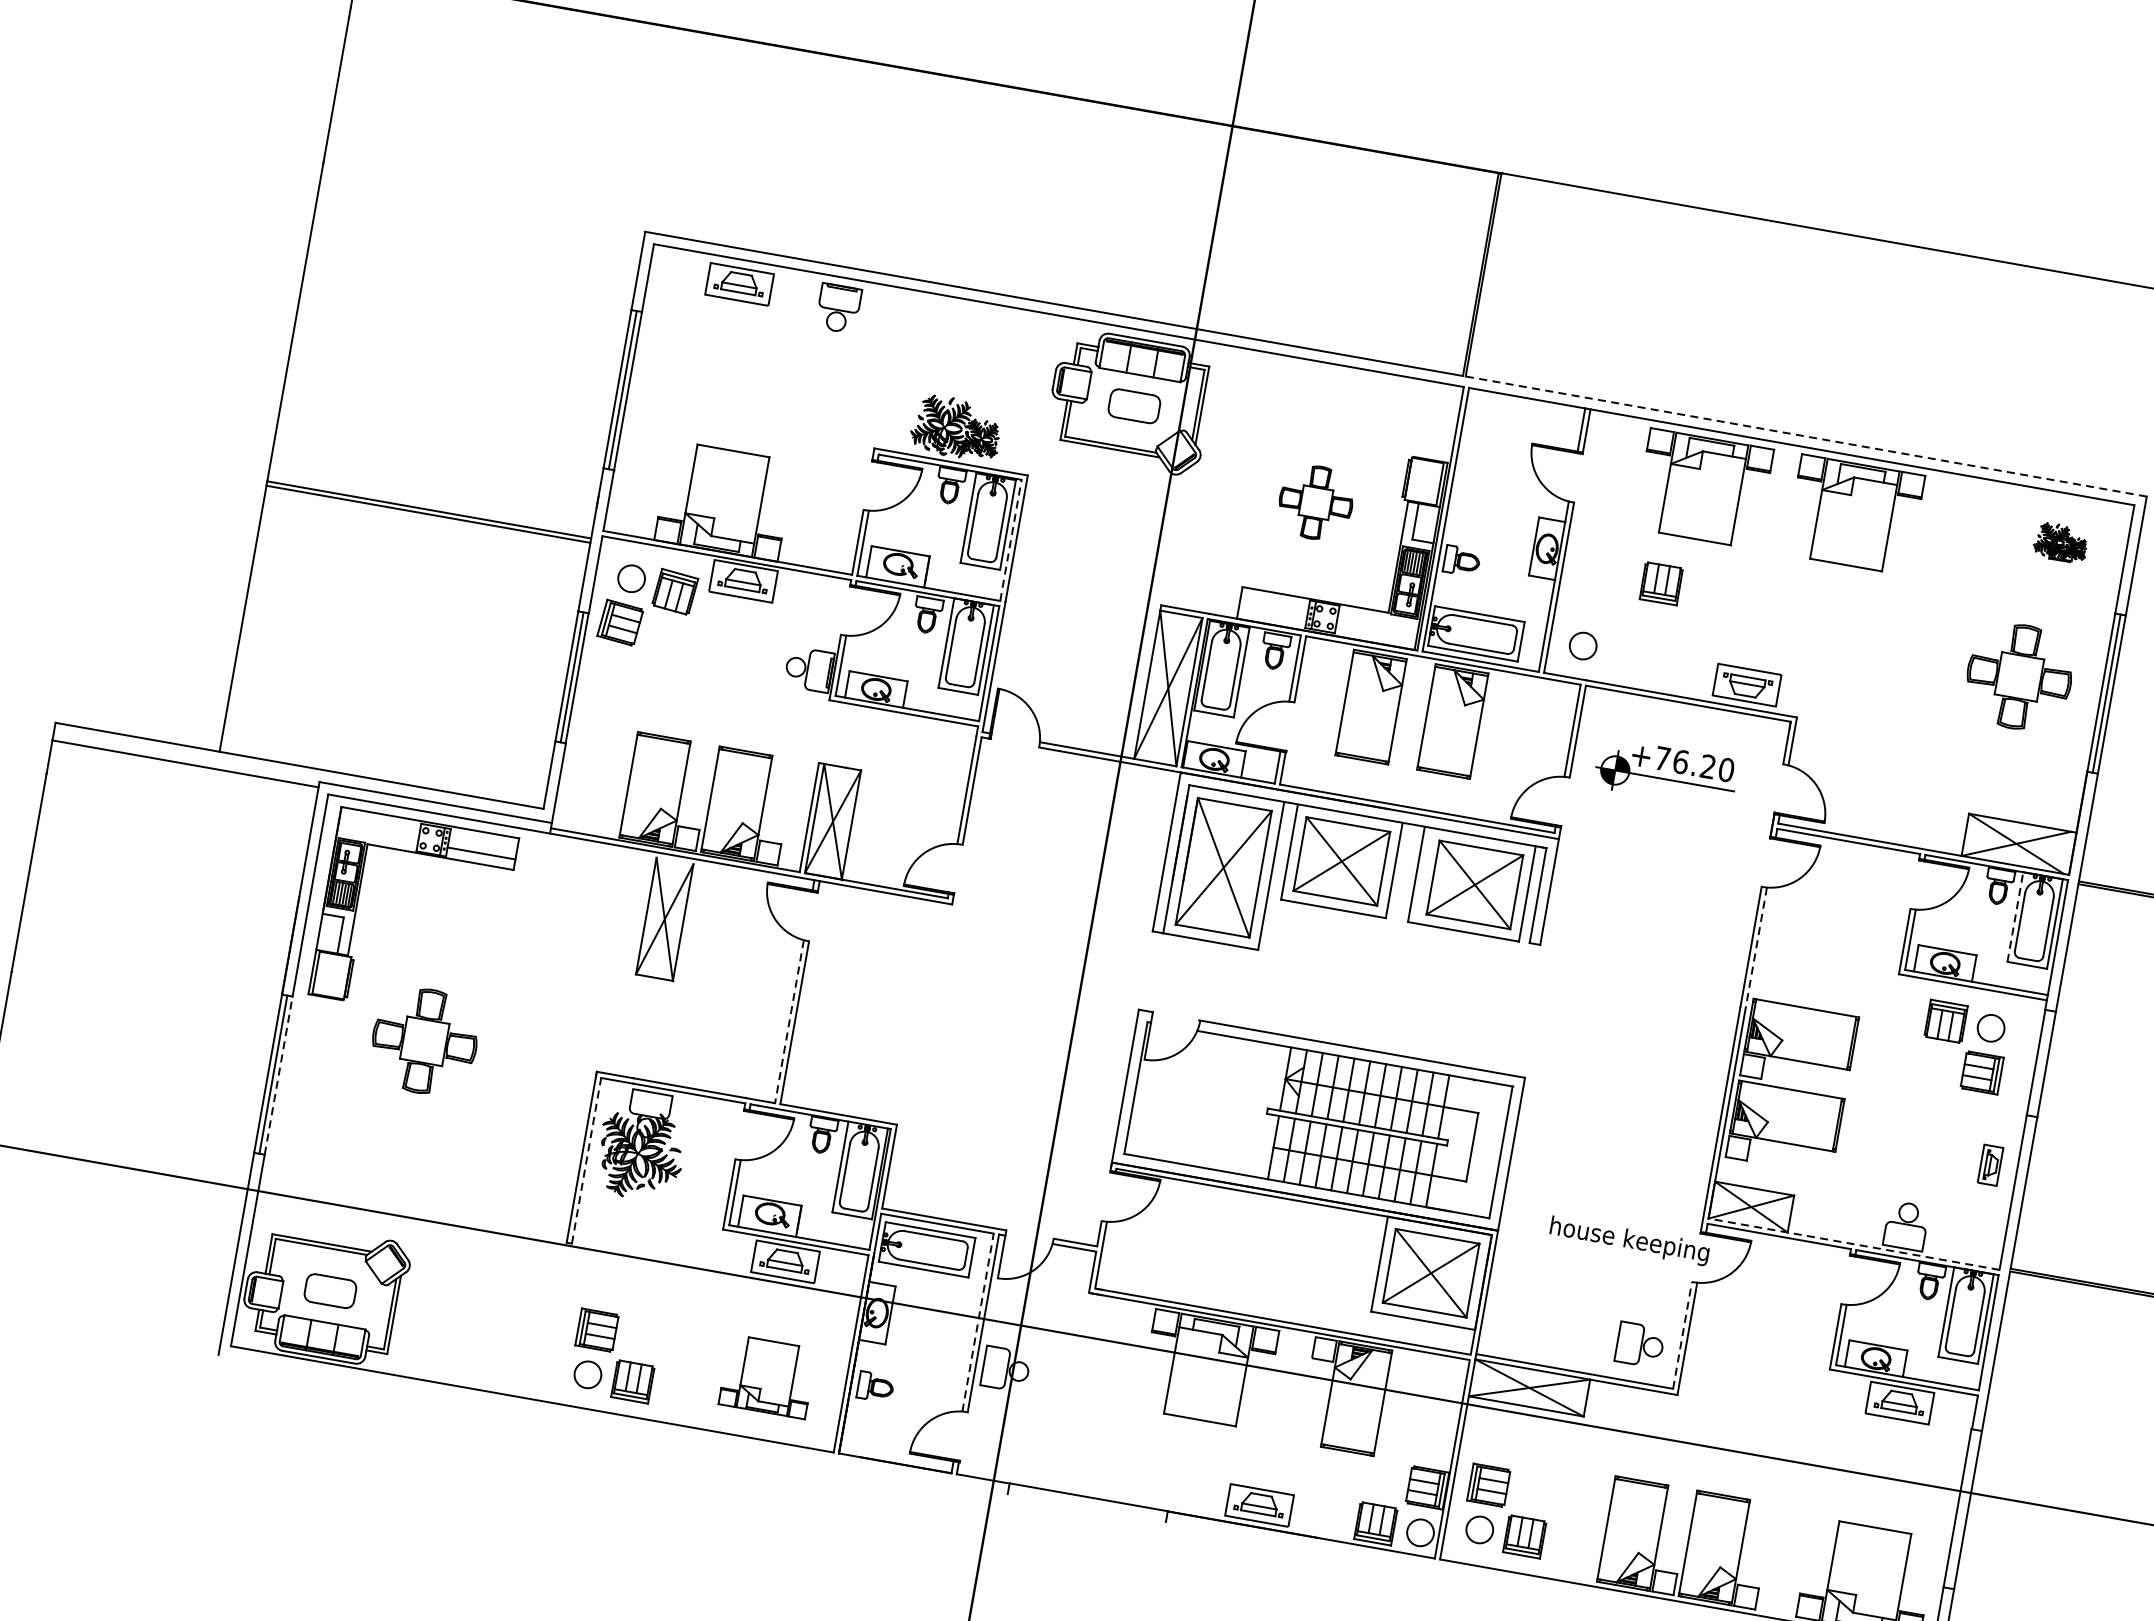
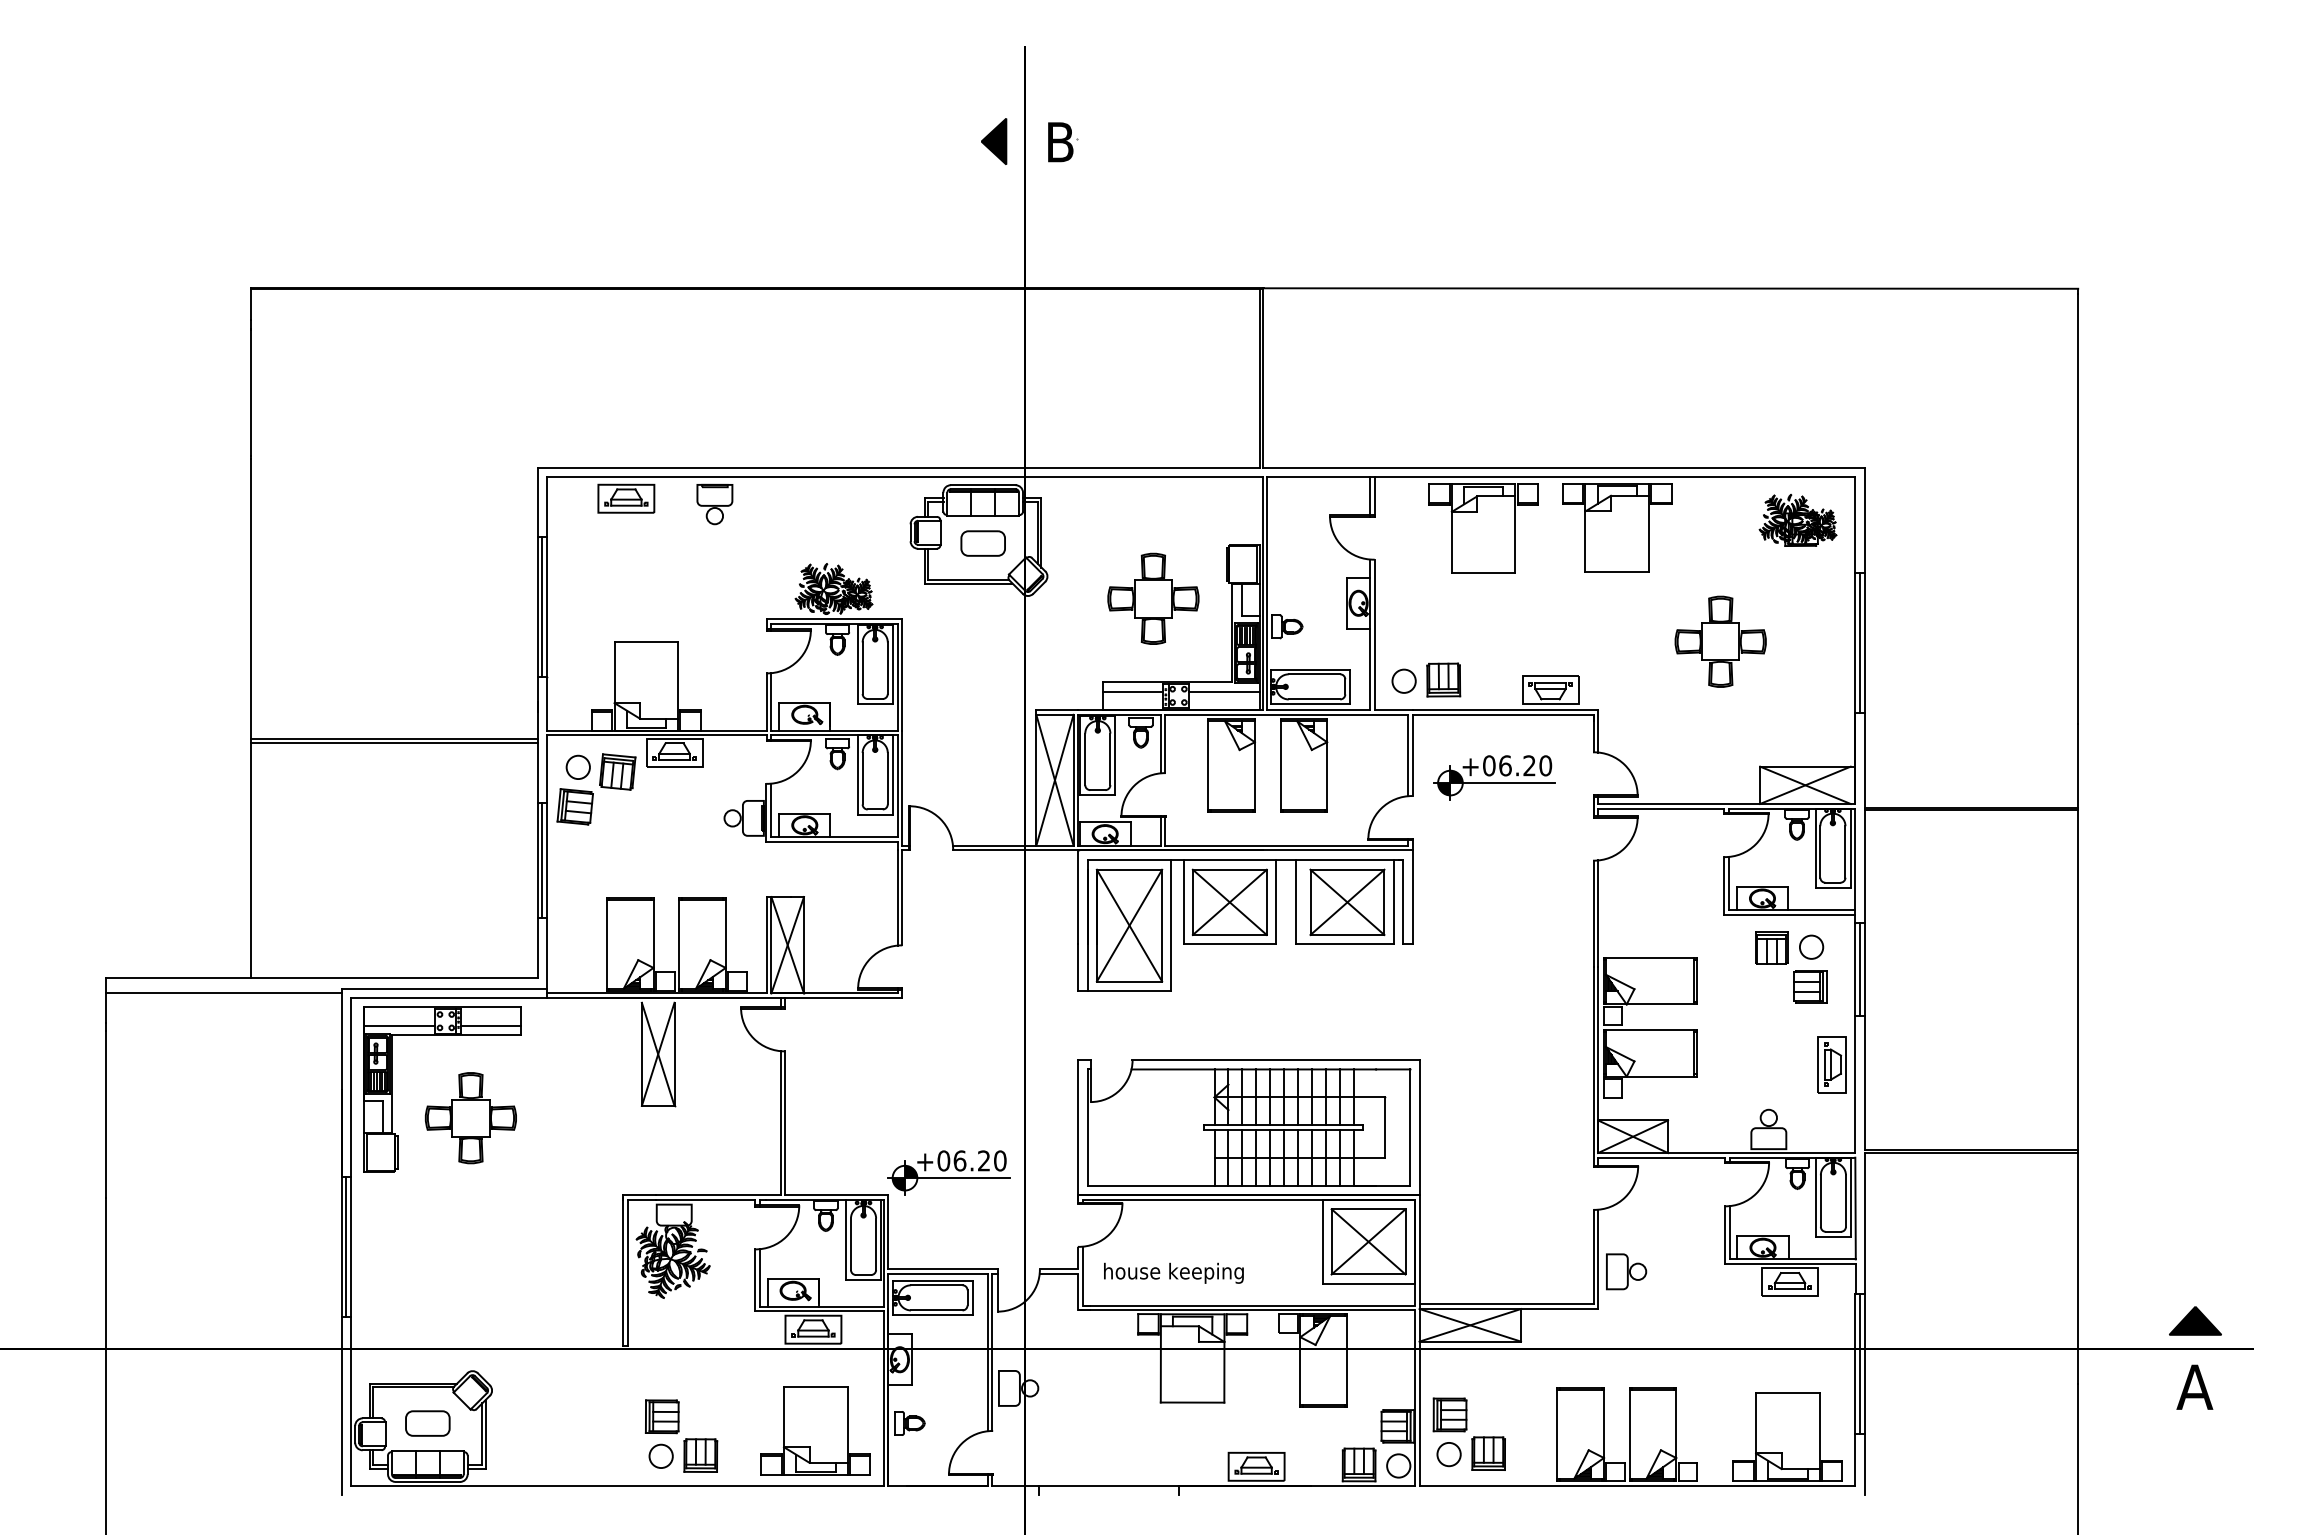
line: (1806, 435) -> (1563, 467), dashed -> solid
part: (1316, 502) -> (1153, 598), size x1.43
line: (1010, 540) -> (897, 677), dashed -> solid
part: (2060, 542) -> (1797, 520), size x1.67
part: (1661, 583) -> (1443, 679), moved
line: (1274, 603) -> (1133, 691), added
line: (1377, 621) -> (1224, 691), added
part: (2019, 676) -> (1720, 641), moved
text: (1662, 758) -> (1489, 765), +76.20 -> +06.20
line: (377, 835) -> (399, 1025), added
line: (2015, 917) -> (1815, 848), dashed -> solid
line: (1756, 948) -> (1598, 914), dashed -> solid
line: (789, 1022) -> (780, 1123), dashed -> solid
part: (424, 1041) -> (470, 1118), moved
line: (2042, 1063) -> (1860, 969), added
line: (278, 1075) -> (350, 1246), dashed -> solid
part: (969, 1110) -> (948, 1172), added
line: (586, 1160) -> (627, 1272), dashed -> solid
part: (1990, 1164) -> (1831, 1064), size x1.67
text: (1629, 1240) -> (1173, 1272), moved
line: (1853, 1244) -> (1726, 1153), dashed -> solid
line: (977, 1322) -> (987, 1352), dashed -> solid
line: (1682, 1334) -> (1593, 1256), dashed -> solid
part: (1640, 1344) -> (1626, 1271), moved
part: (767, 1376) -> (815, 1430), size x1.43
line: (1963, 1509) -> (1860, 1363), added

